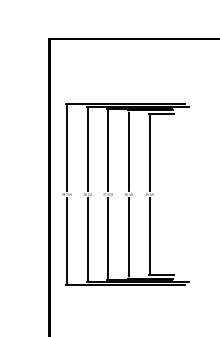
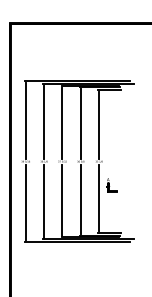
part: (164, 221) -> (112, 185), added

